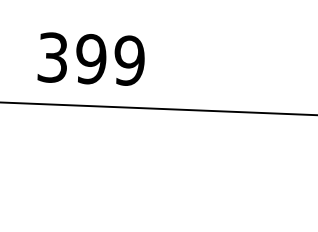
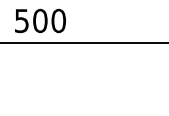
text: (91, 58) -> (40, 20), 399 -> 500

